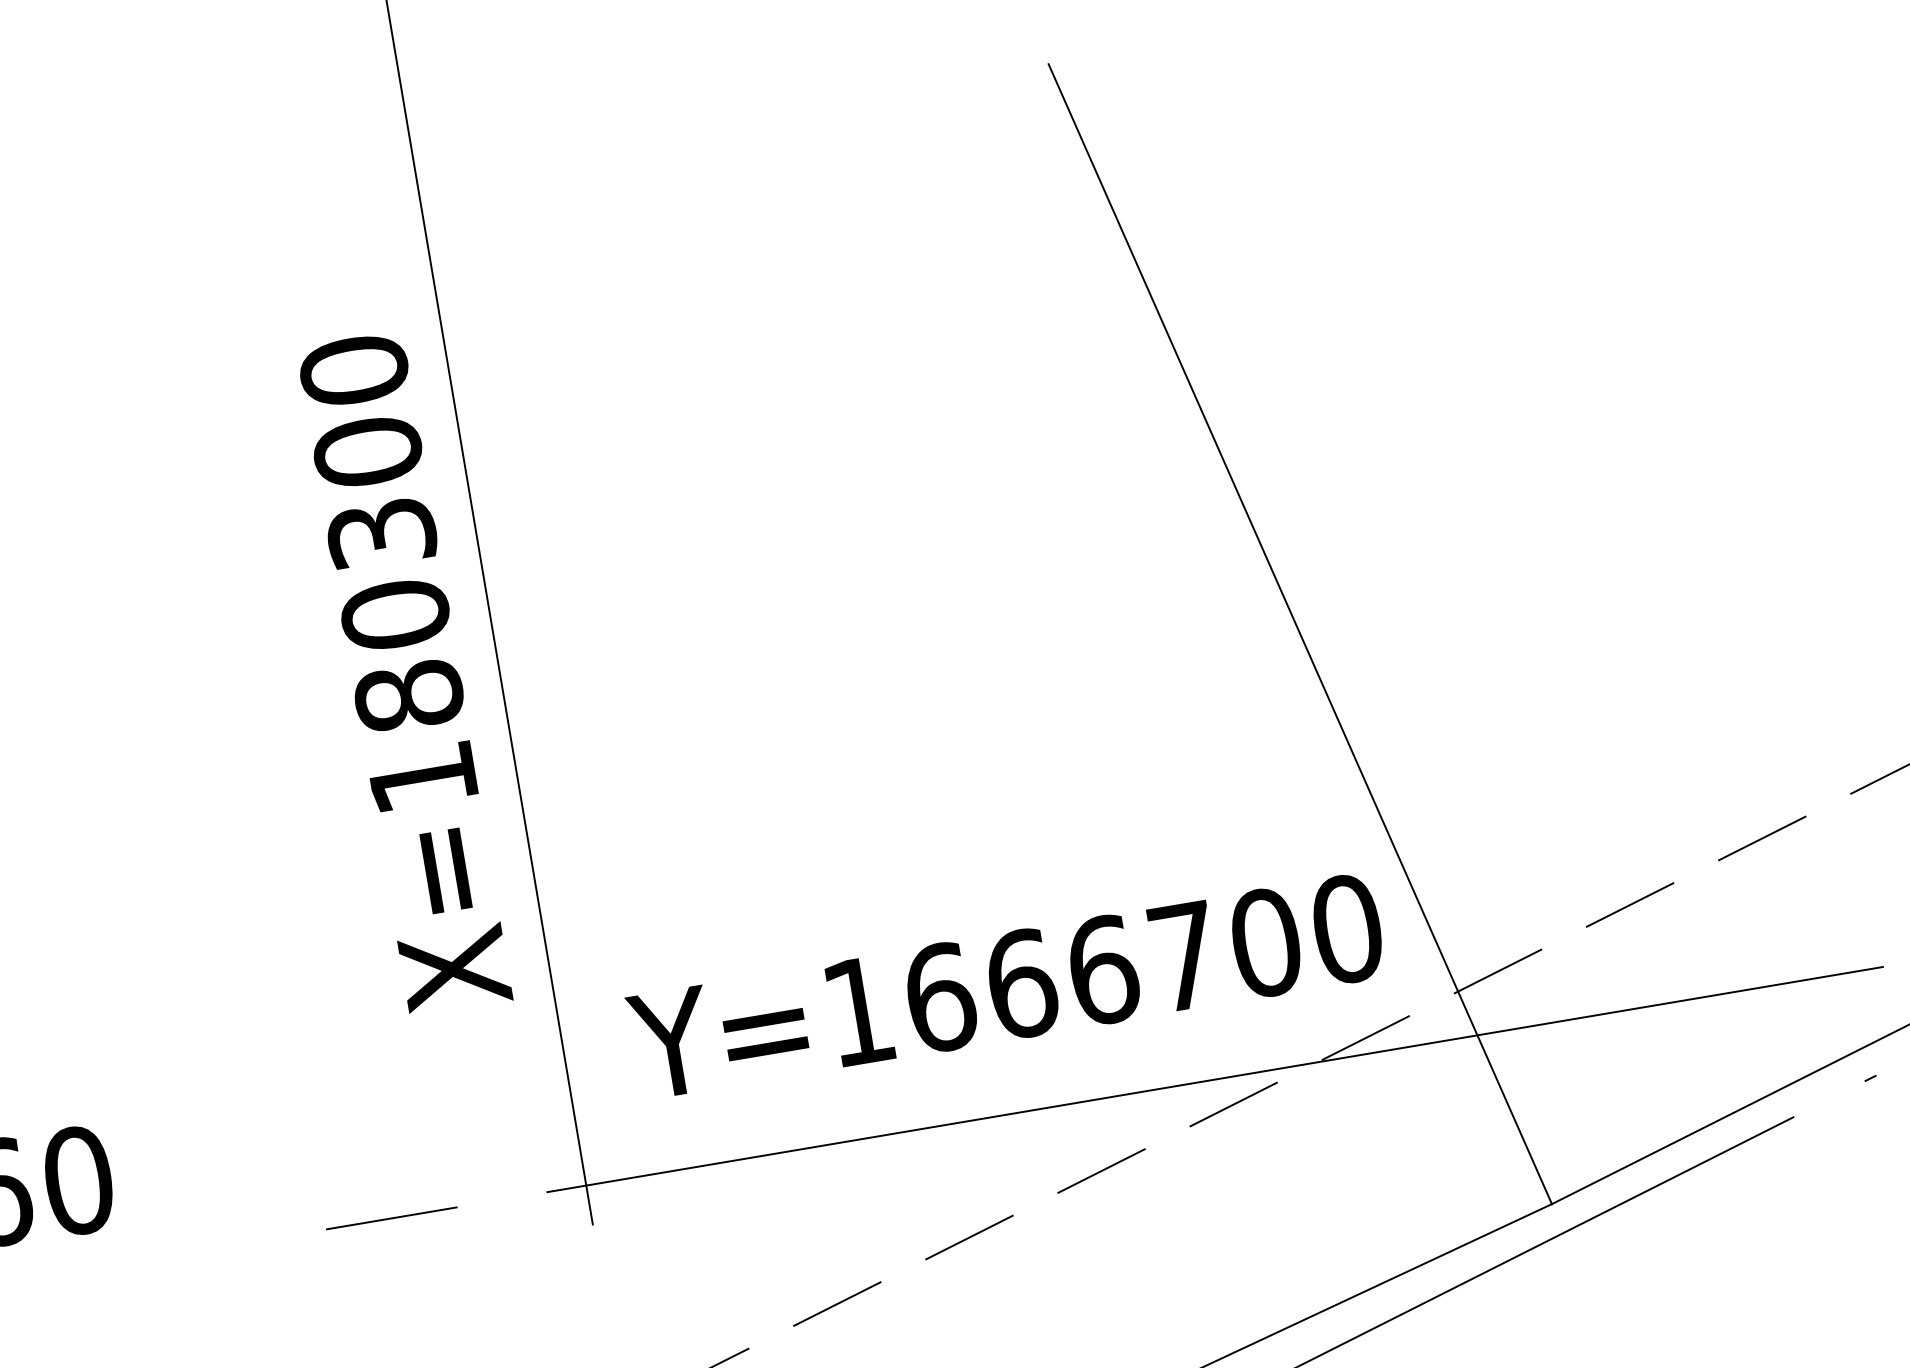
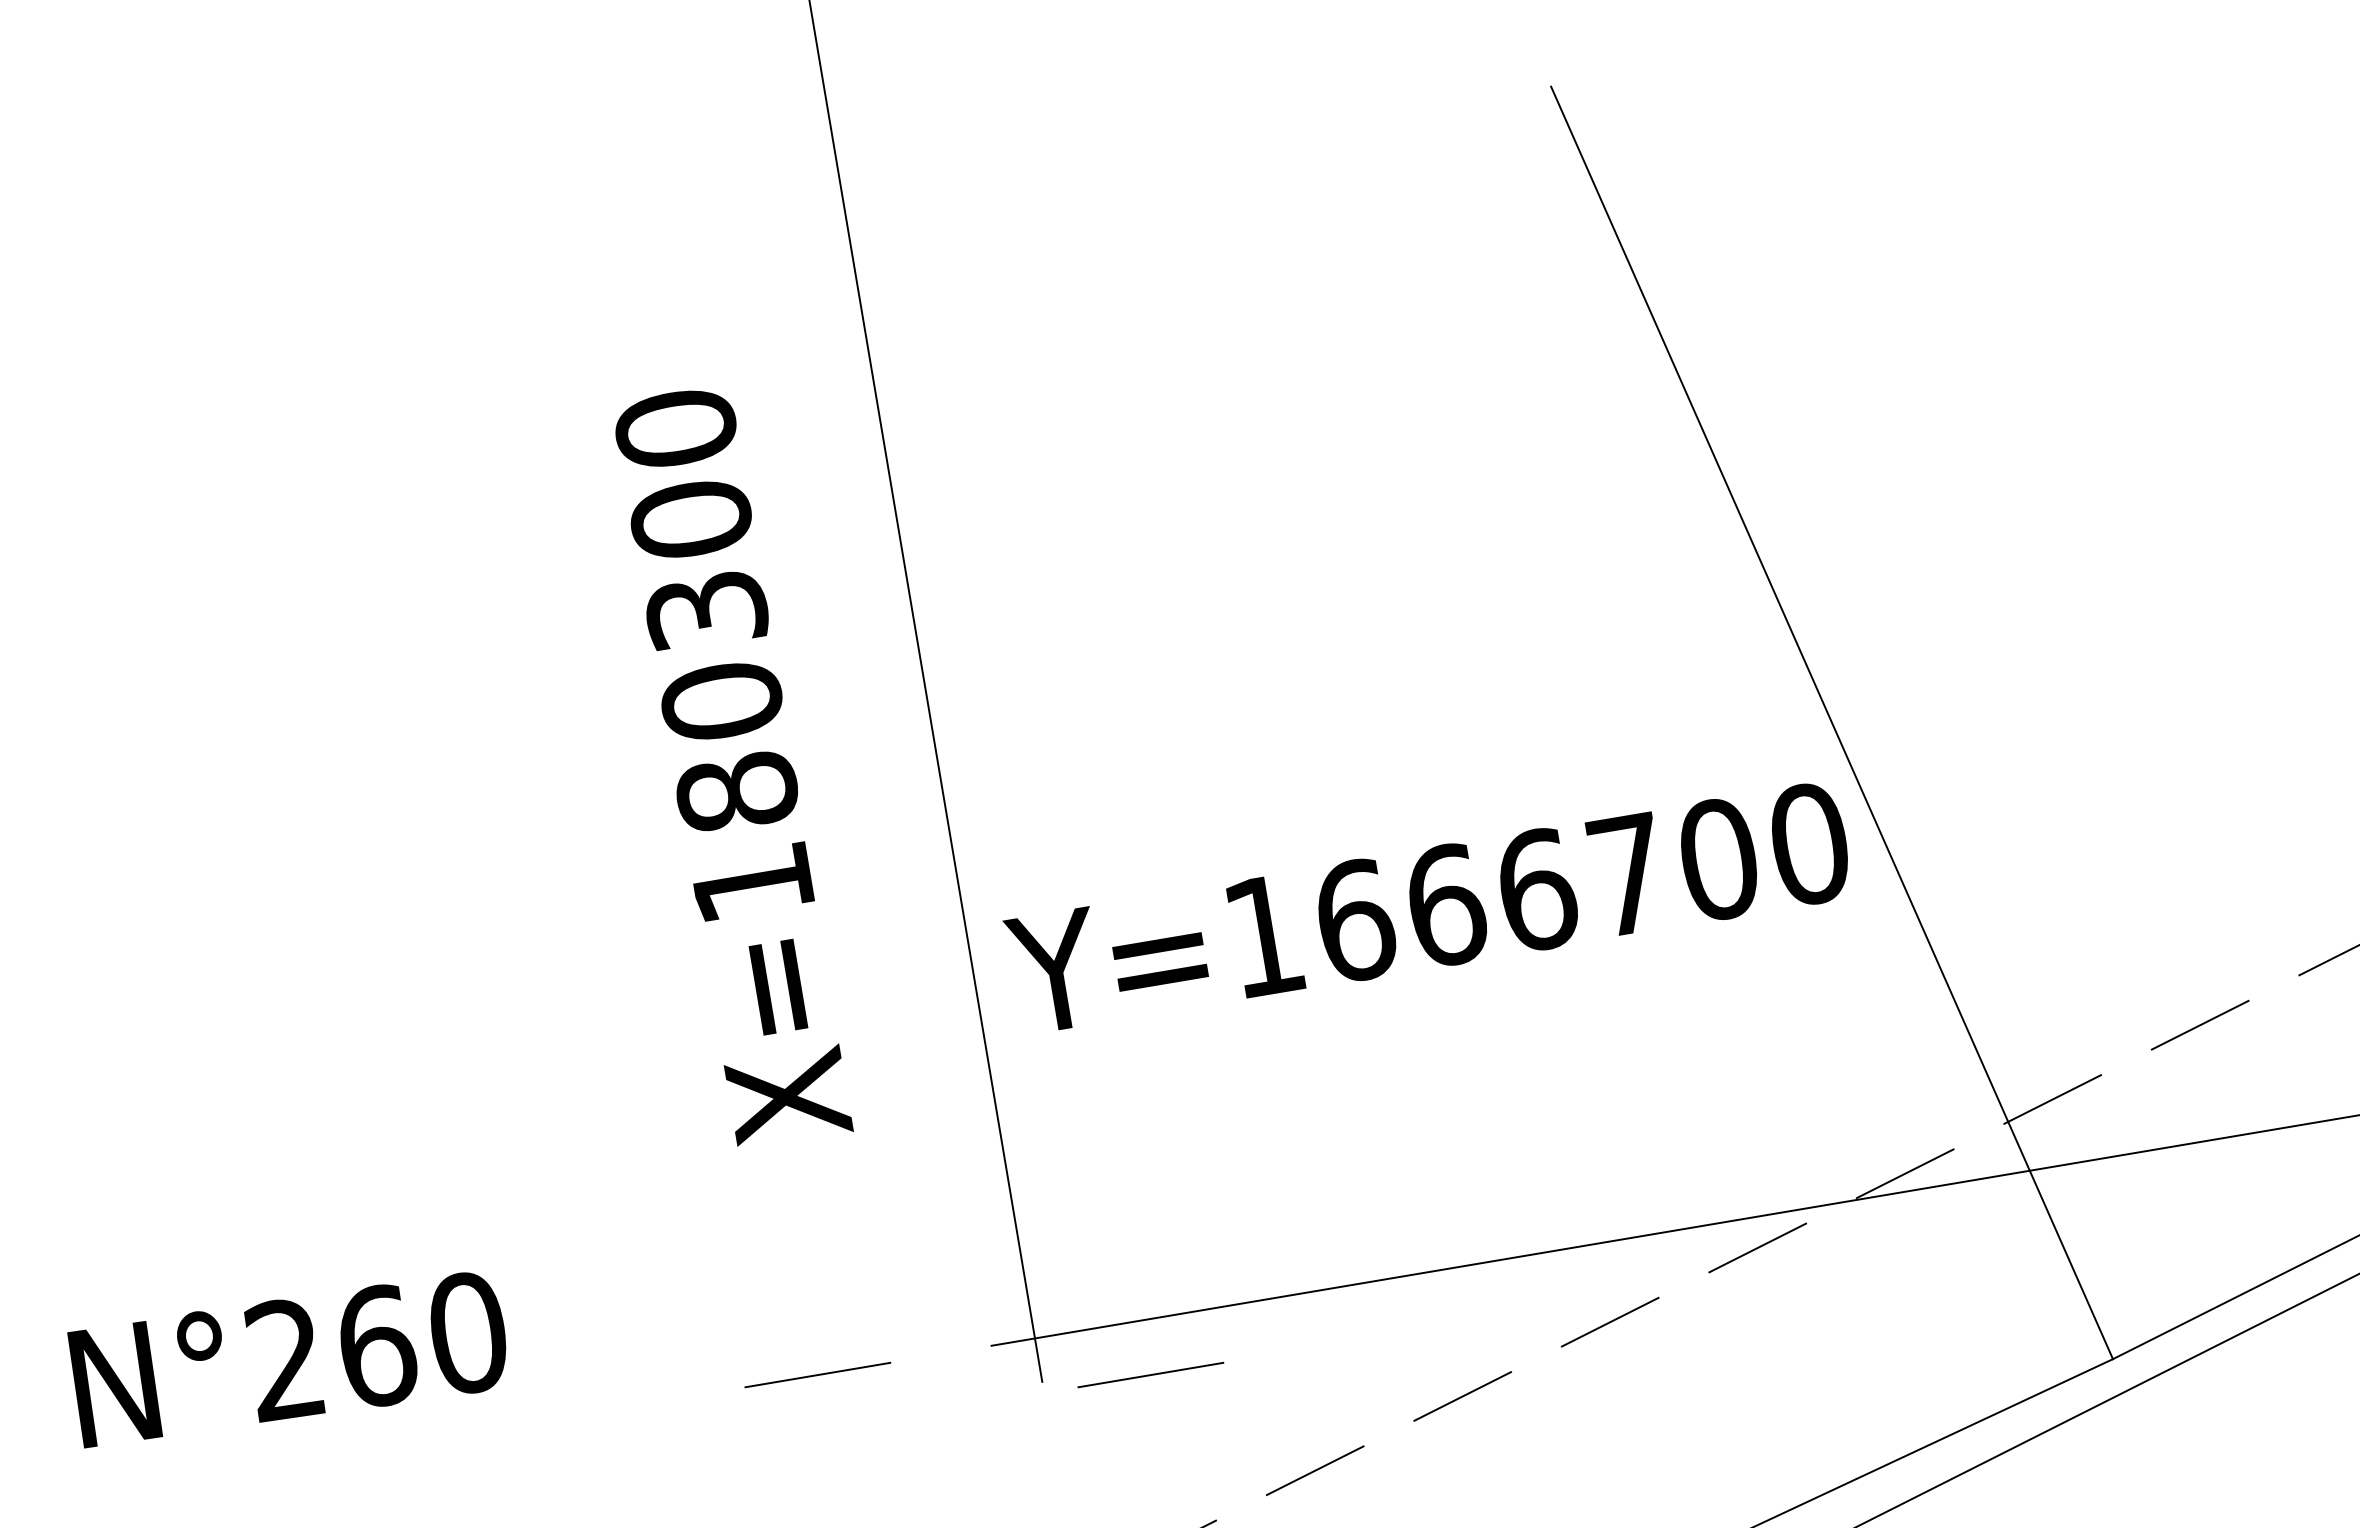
text: (406, 675) -> (734, 768), moved
text: (1002, 984) -> (1424, 906), moved
line: (689, 1217) -> (1150, 1374), added

